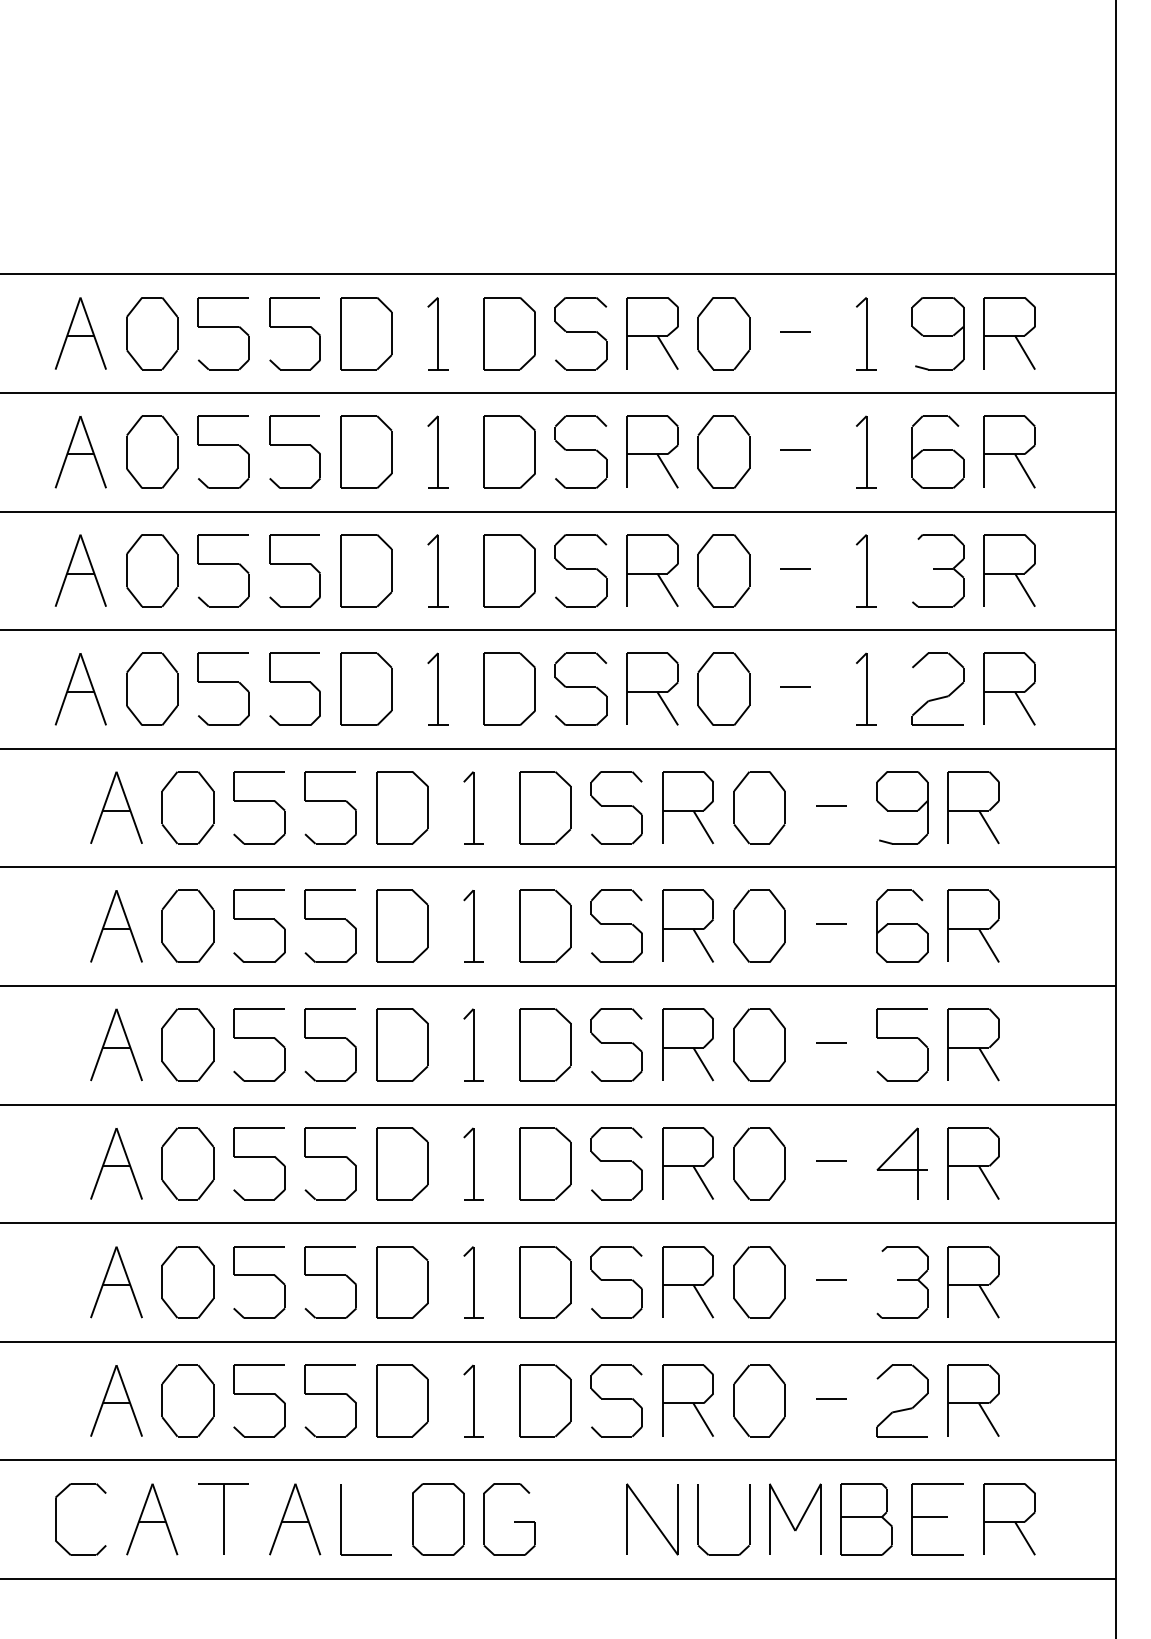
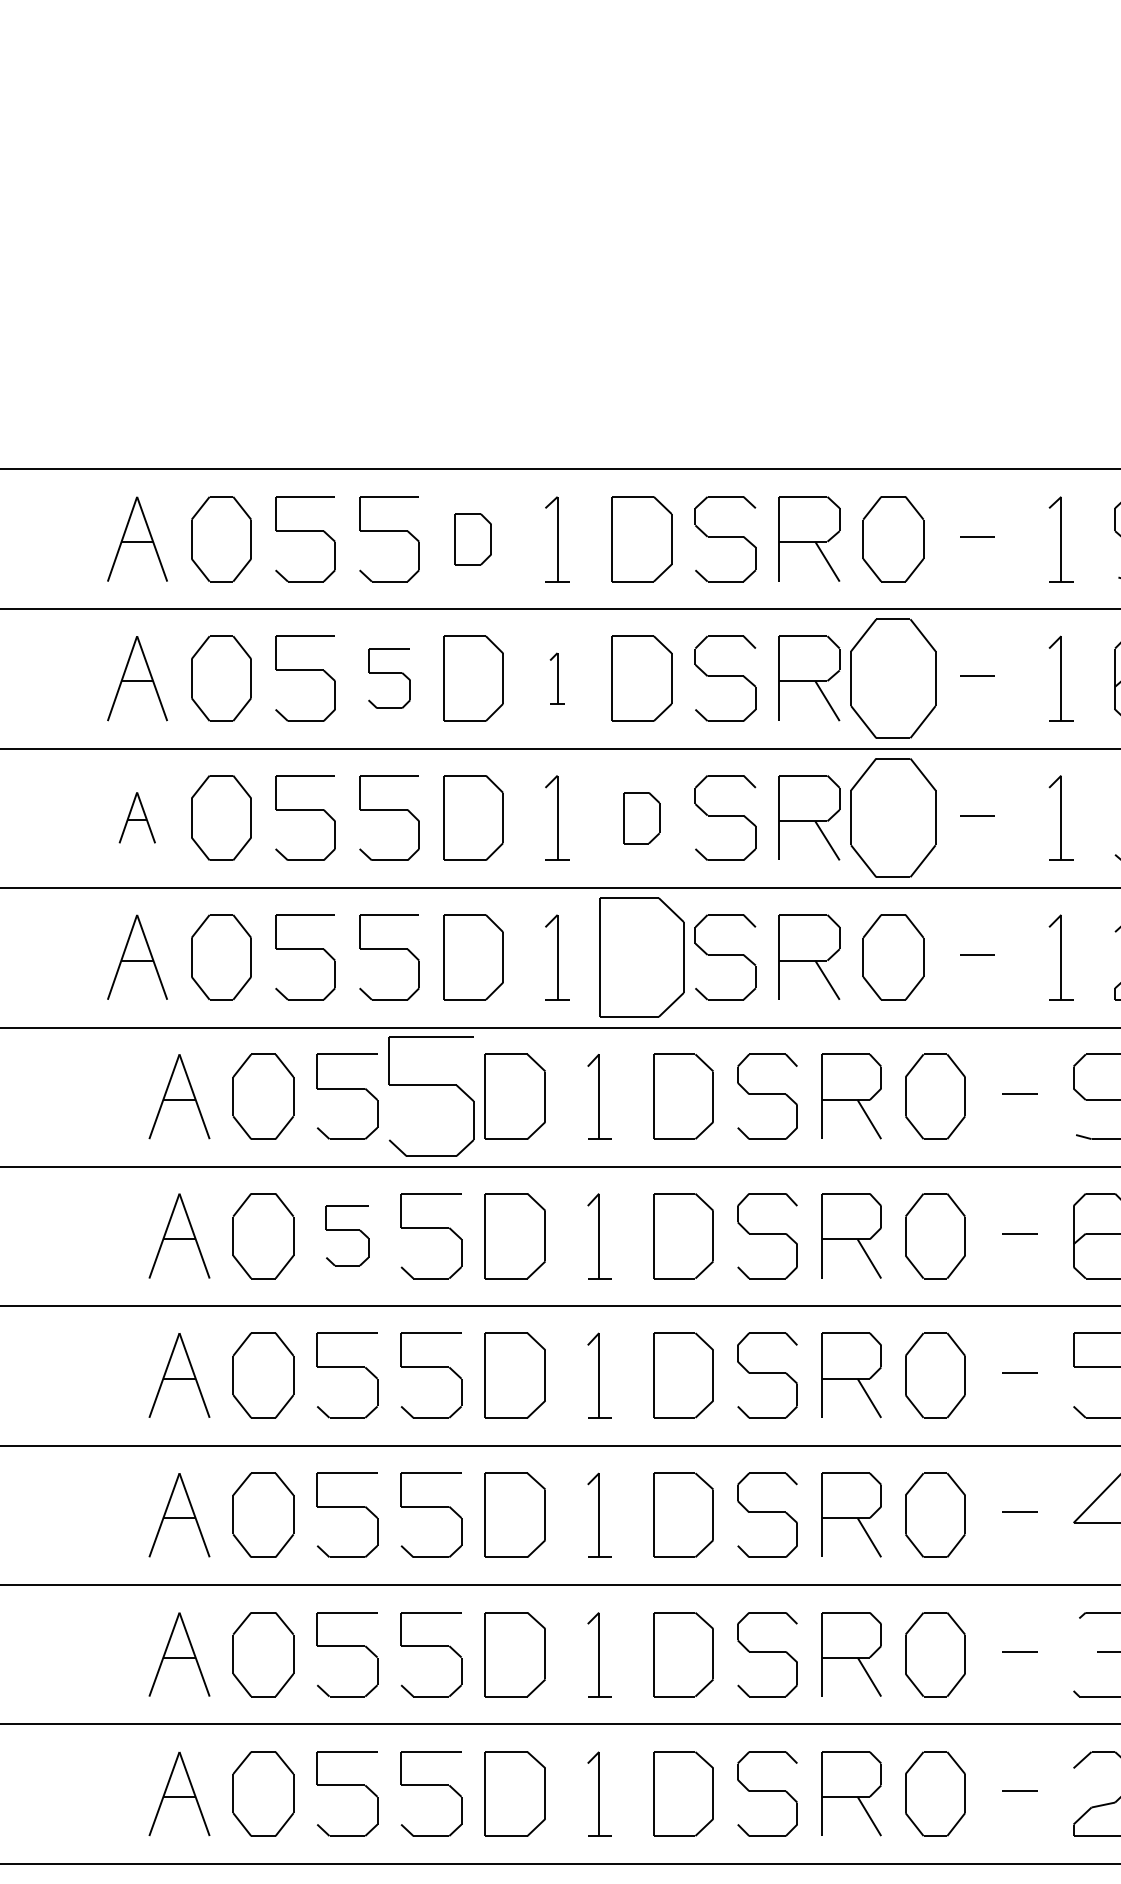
part: (366, 333) -> (473, 539), size x0.6
part: (294, 451) -> (388, 677), size x0.7
part: (437, 451) -> (556, 677), size x0.6
part: (723, 451) -> (893, 677), size x1.4
part: (80, 570) -> (137, 817), size x0.6
part: (509, 570) -> (641, 817), size x0.6
part: (723, 570) -> (893, 817), size x1.4
part: (509, 688) -> (641, 956), size x1.4
part: (330, 807) -> (431, 1096), size x1.4
part: (259, 925) -> (347, 1235), size x0.7

